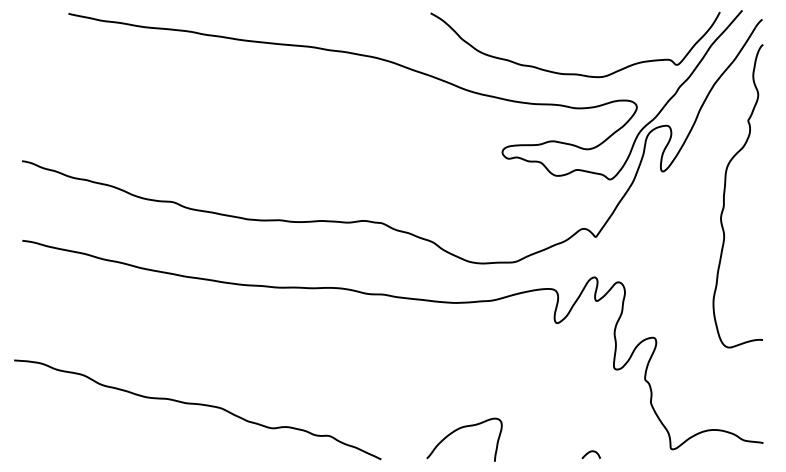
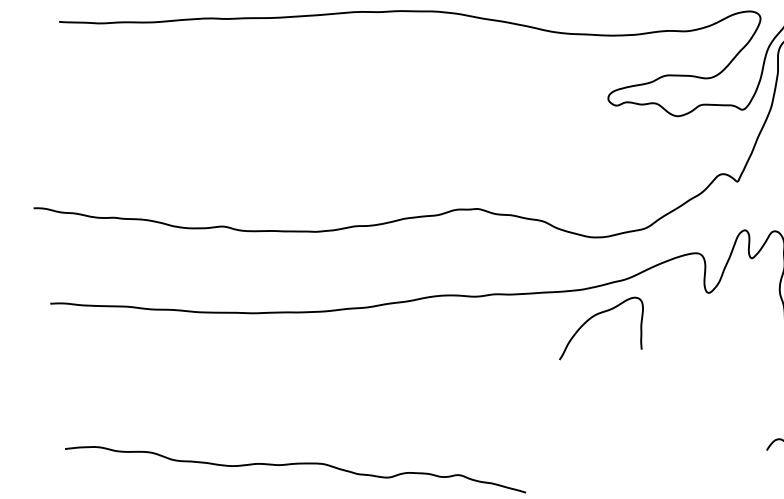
curve: (462, 428) -> (596, 316), moved

